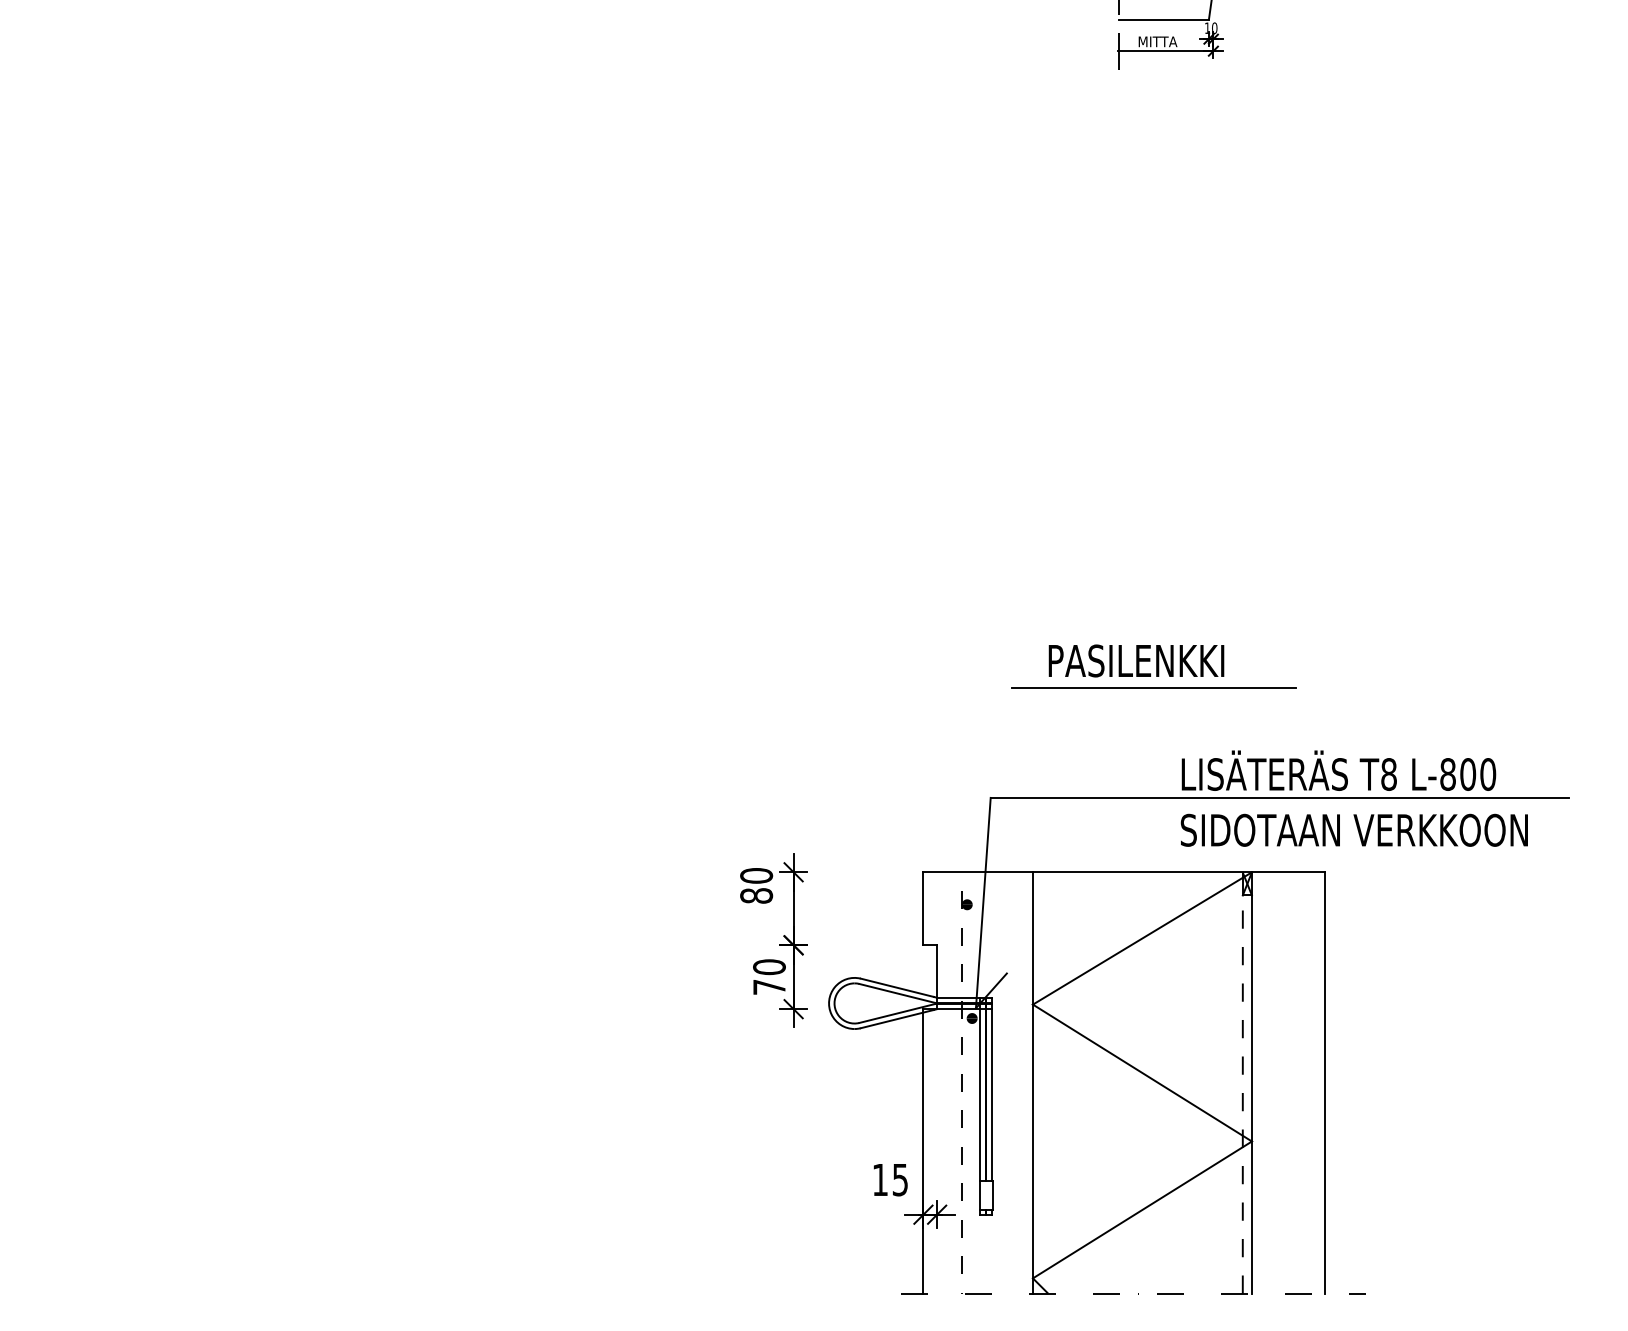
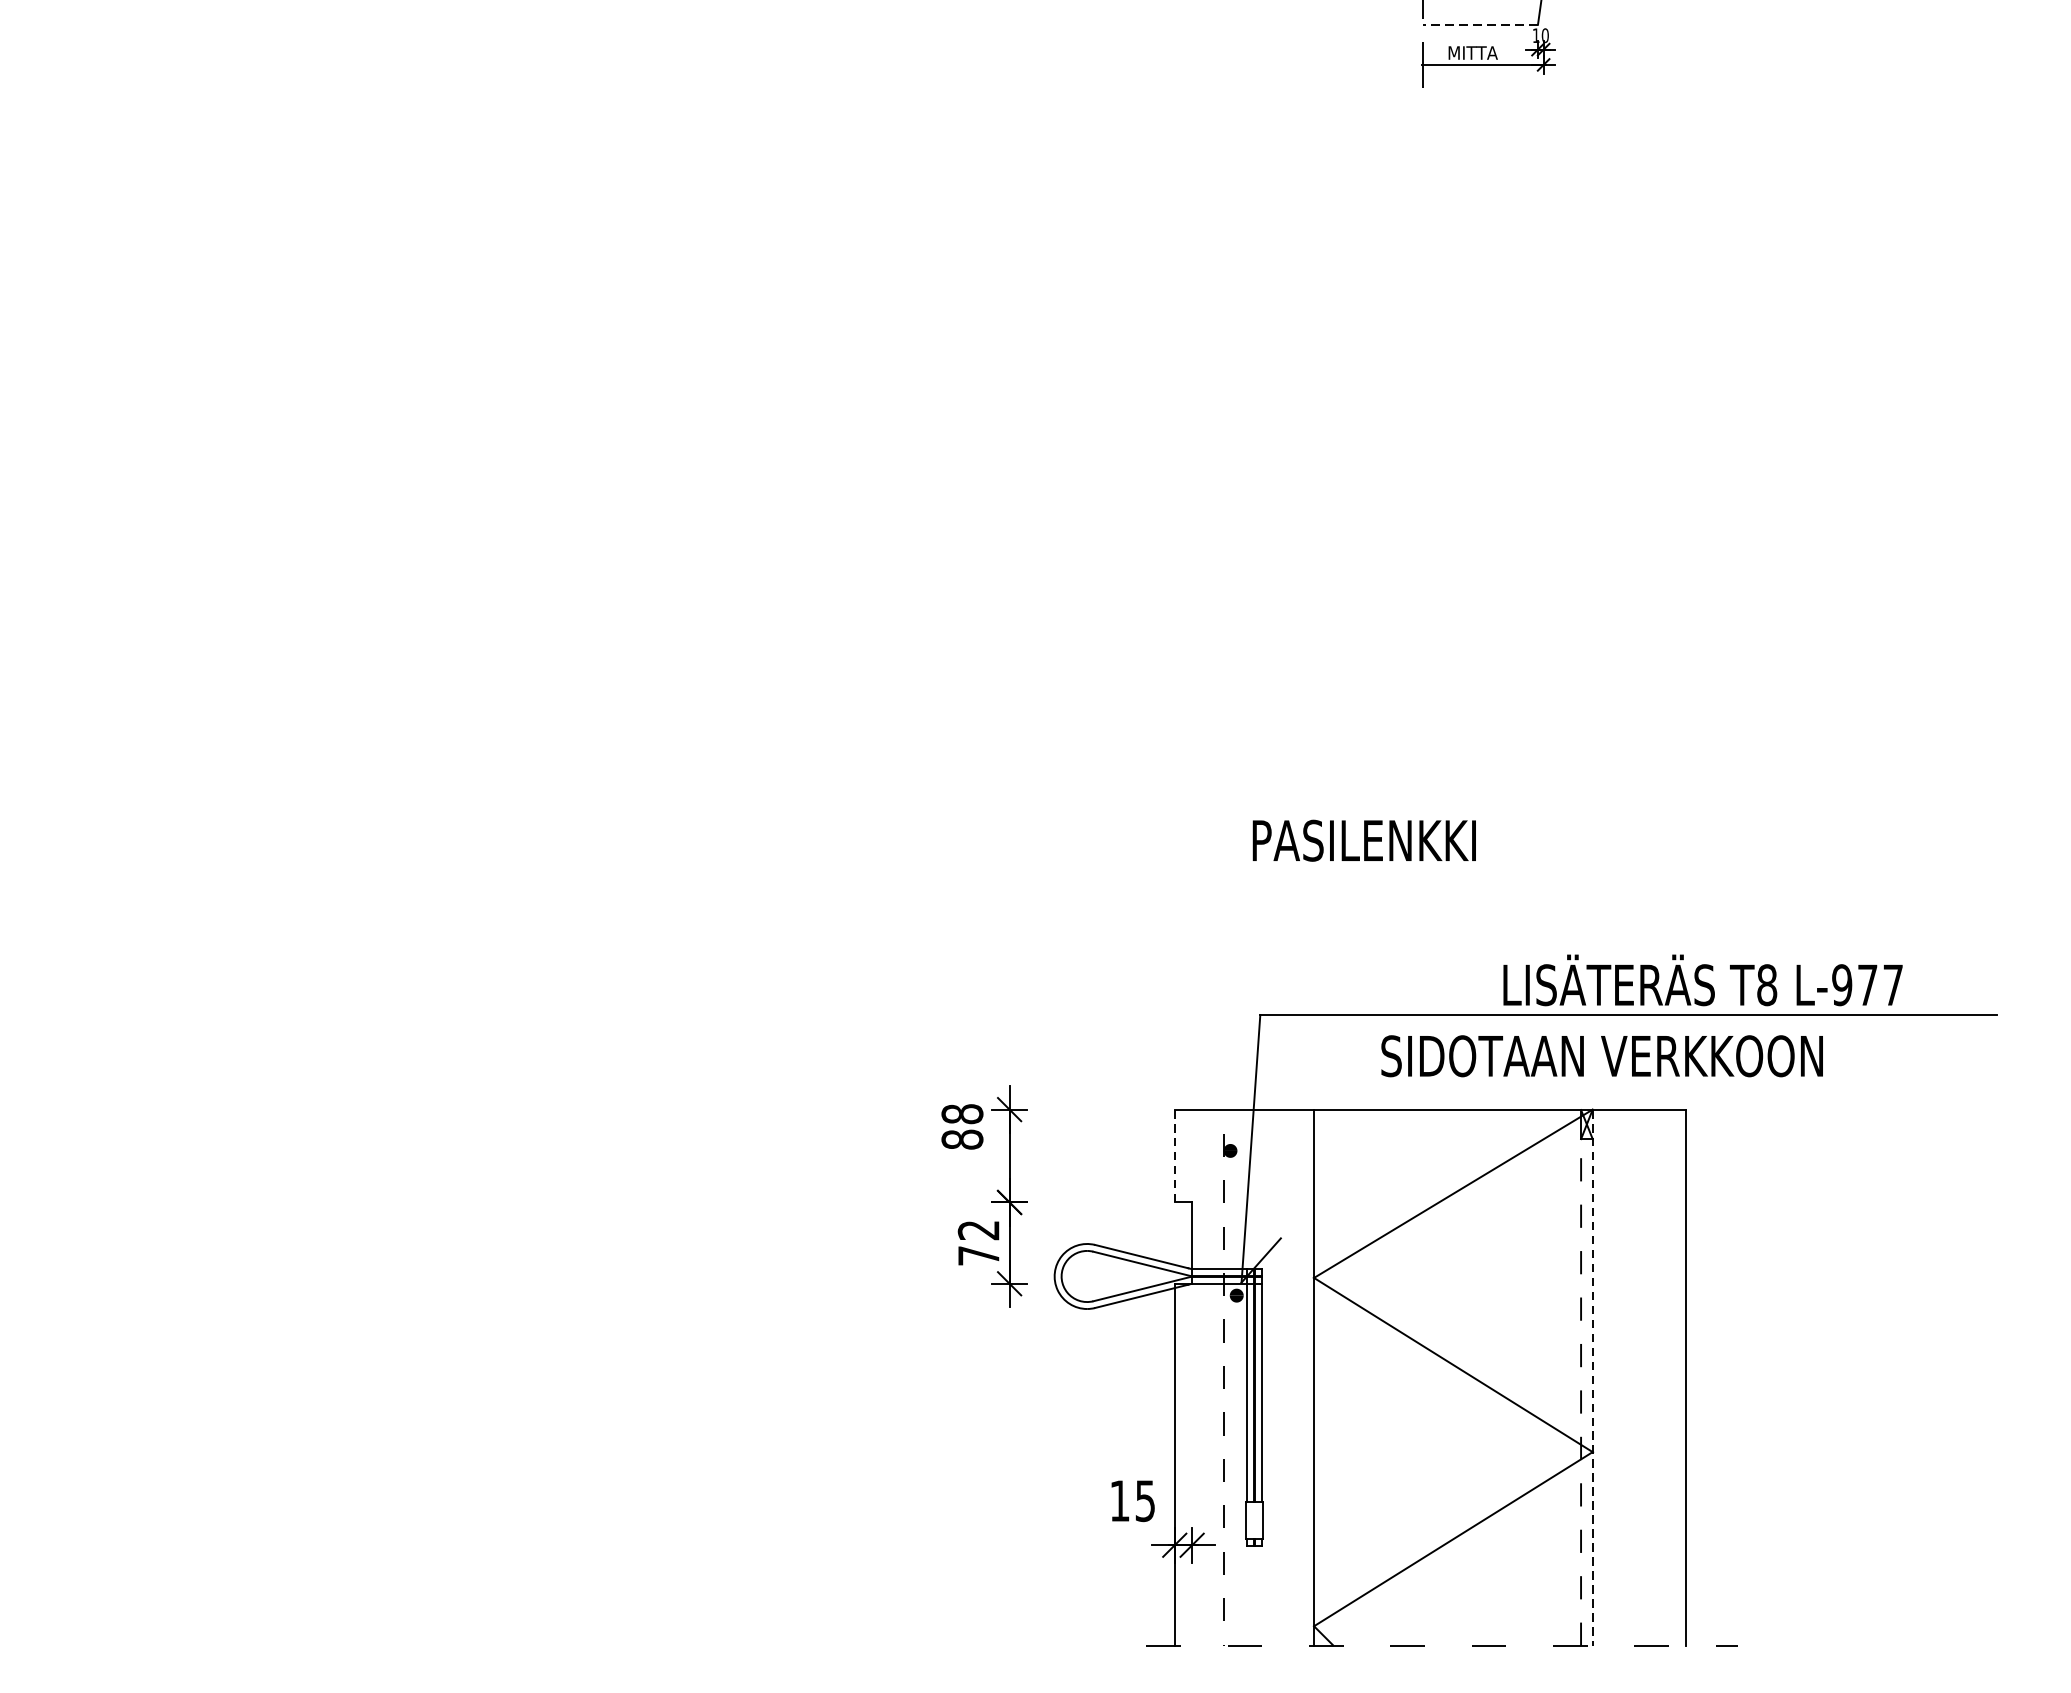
line: (1163, 19) -> (1480, 24), solid -> dashed
text: (1136, 660) -> (1364, 840), moved
line: (1153, 687) -> (1467, 874), removed
text: (1468, 774) -> (1868, 985), L-800 -> L-977
text: (1353, 829) -> (1601, 1055), moved
text: (756, 875) -> (962, 1113), 80 -> 88
line: (923, 908) -> (1174, 1155), solid -> dashed
text: (769, 967) -> (978, 1230), 70 -> 72
line: (1251, 1083) -> (1592, 1378), solid -> dashed

